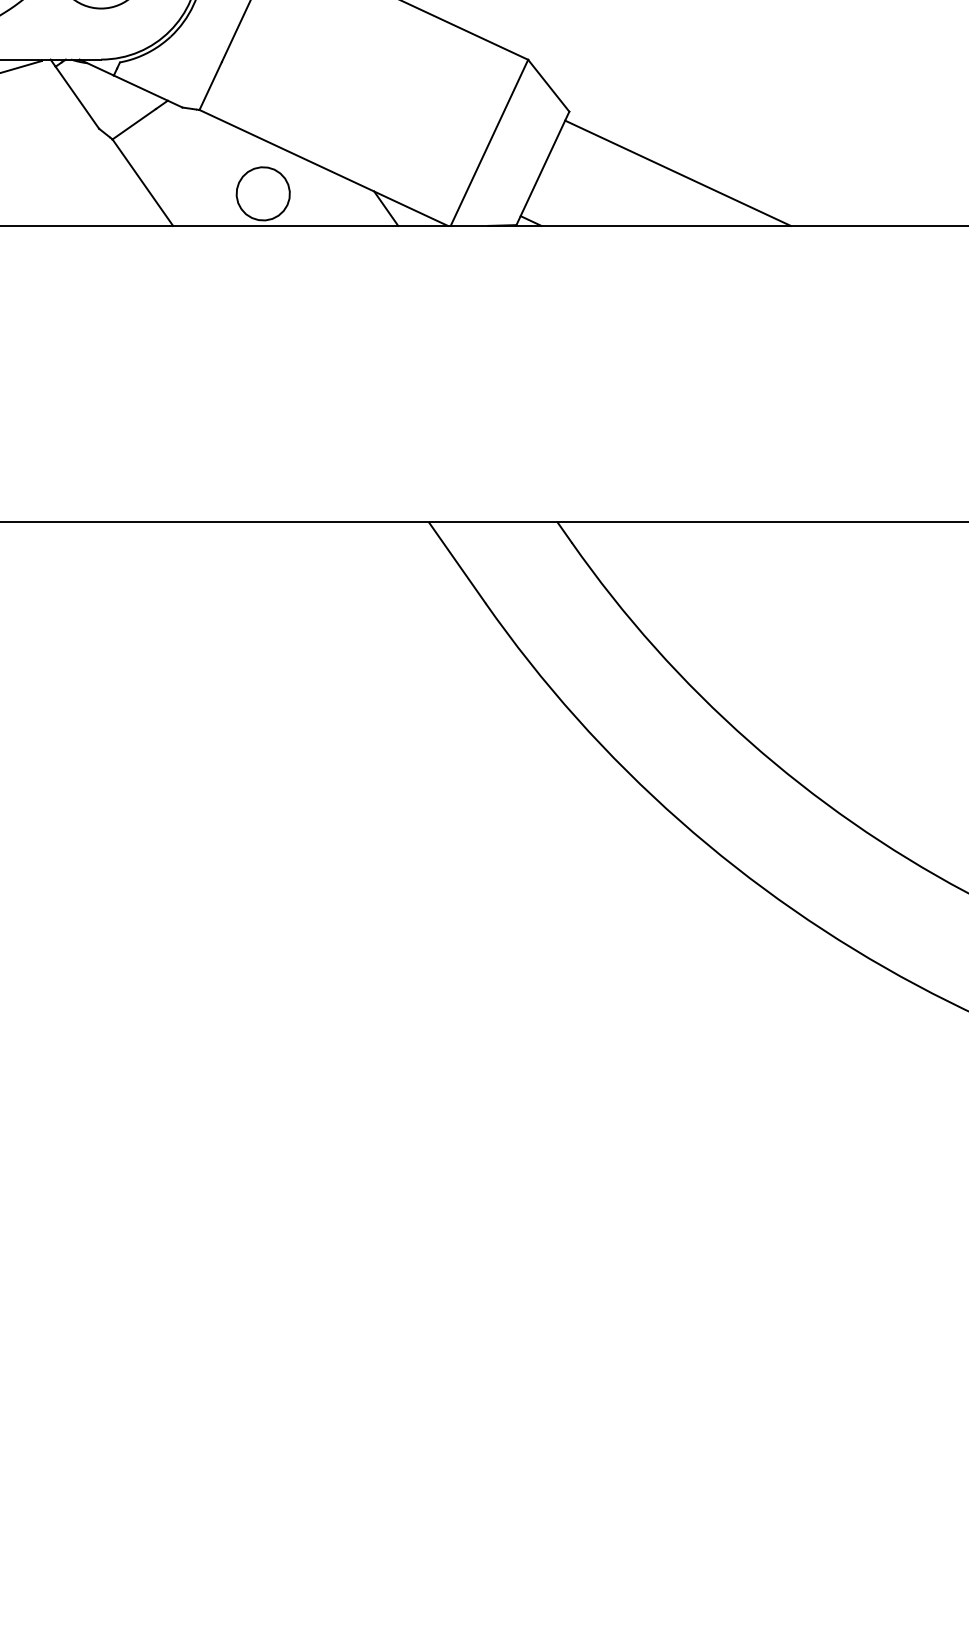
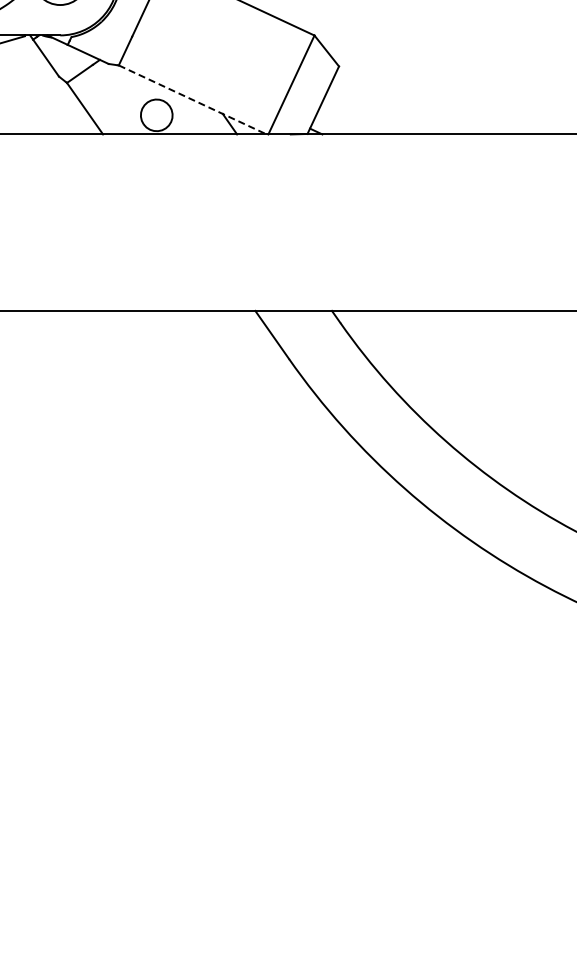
line: (323, 167) -> (192, 99), solid -> dashed
line: (677, 172) -> (403, 102), removed

